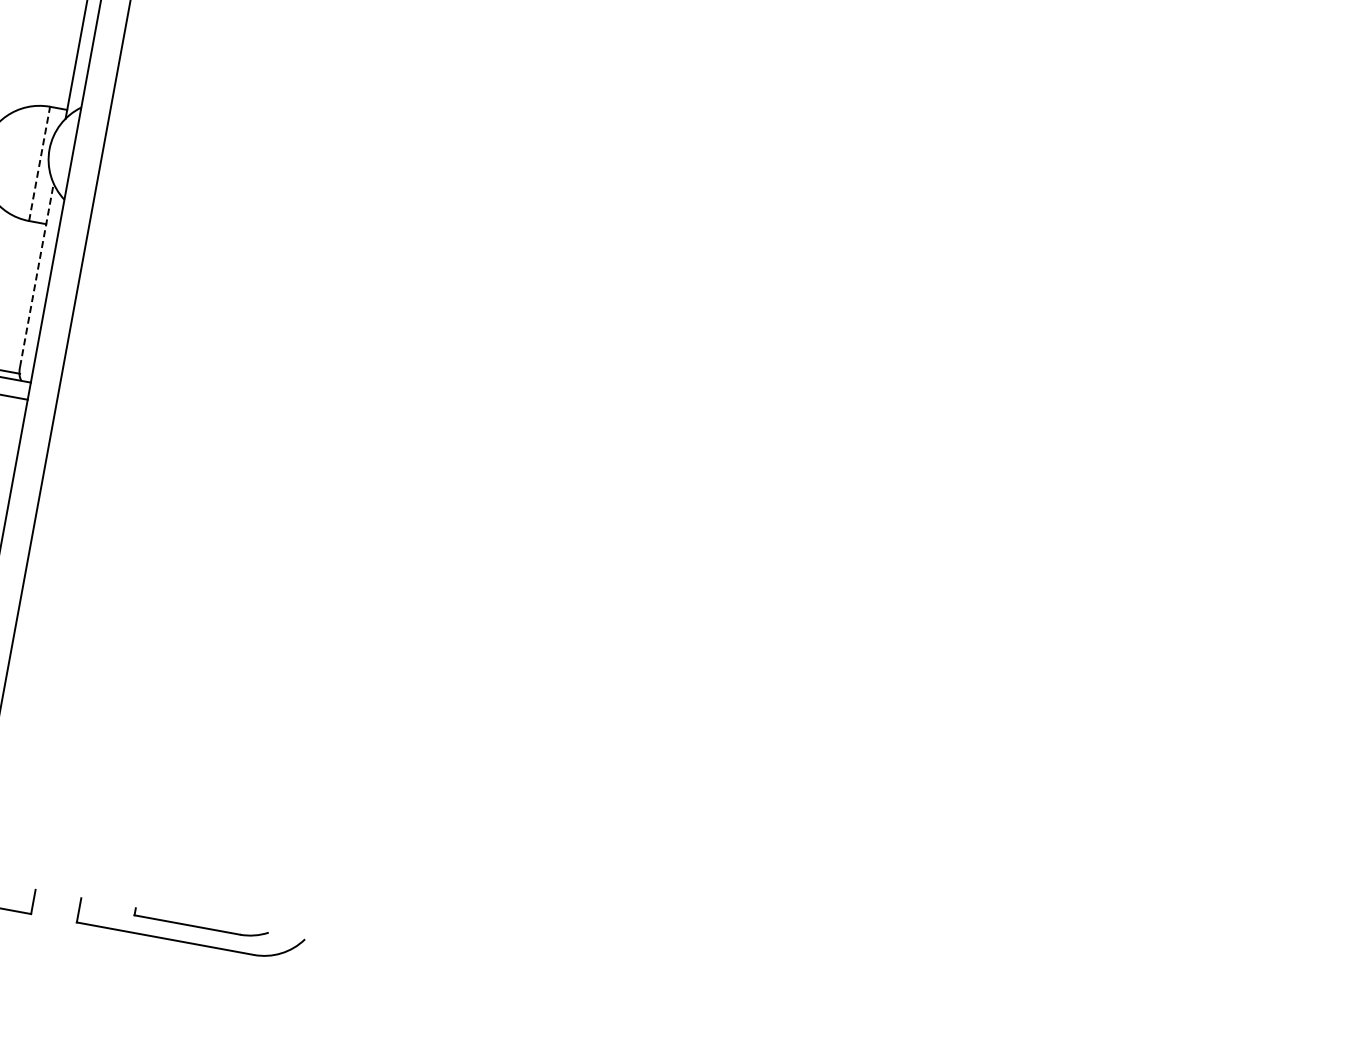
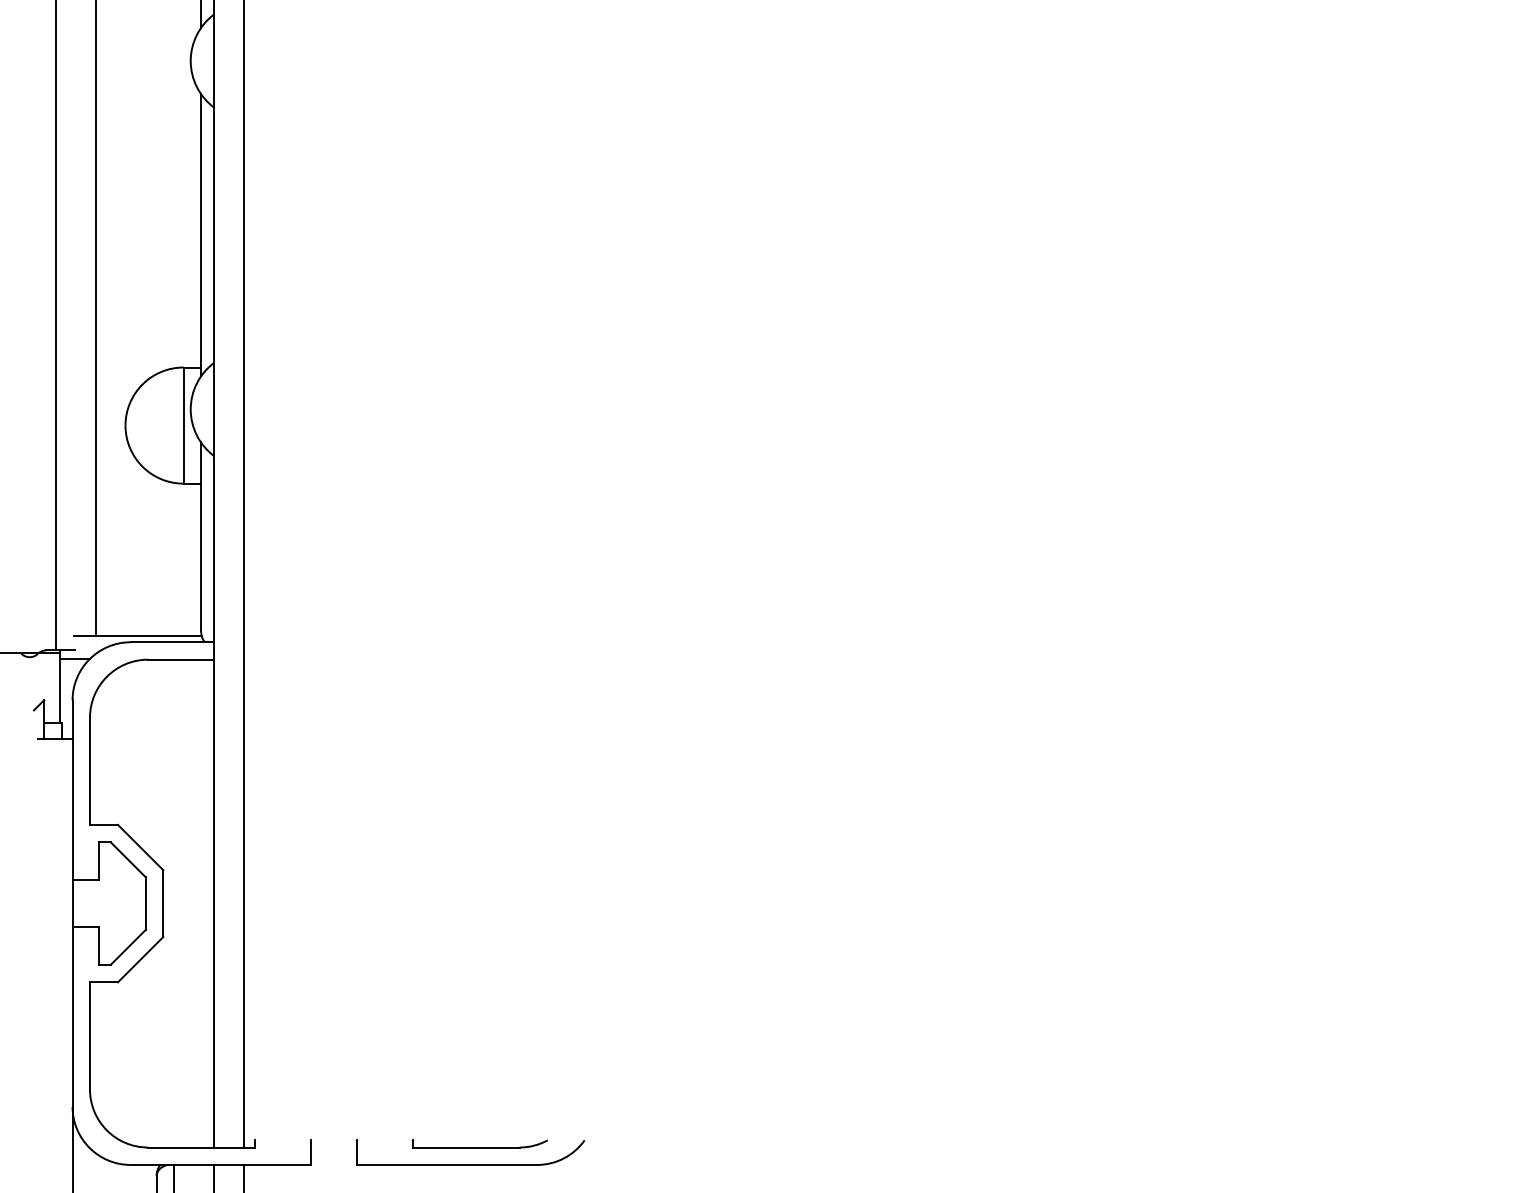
line: (39, 163) -> (183, 425), dashed -> solid
line: (37, 275) -> (201, 535), dashed -> solid

